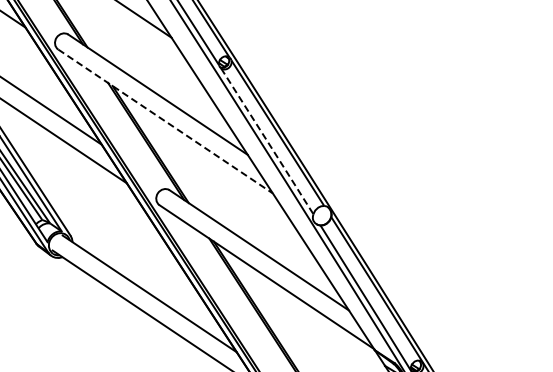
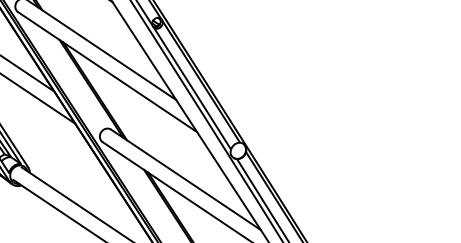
line: (166, 121) -> (108, 72), dashed -> solid
line: (267, 141) -> (192, 88), dashed -> solid

